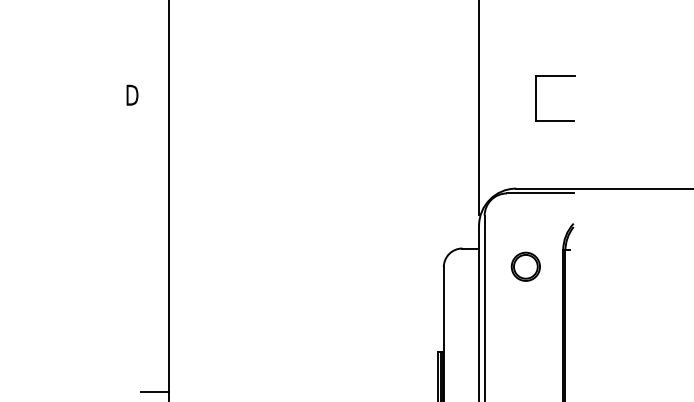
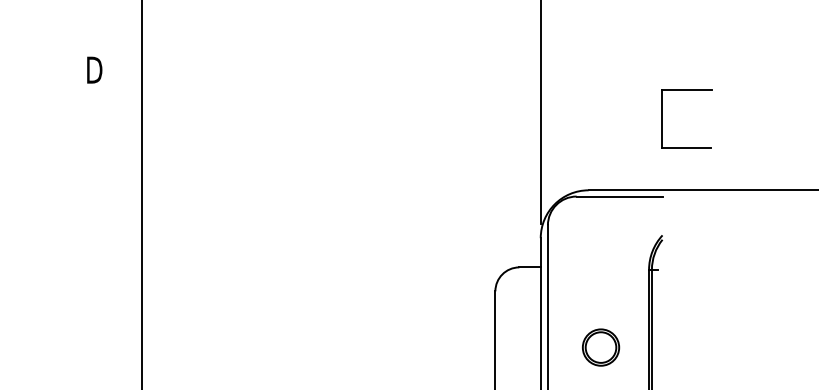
part: (536, 98) -> (662, 118), moved
part: (525, 266) -> (600, 347), moved

